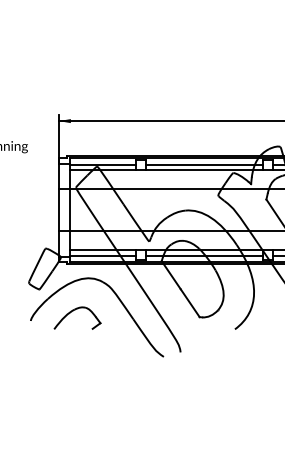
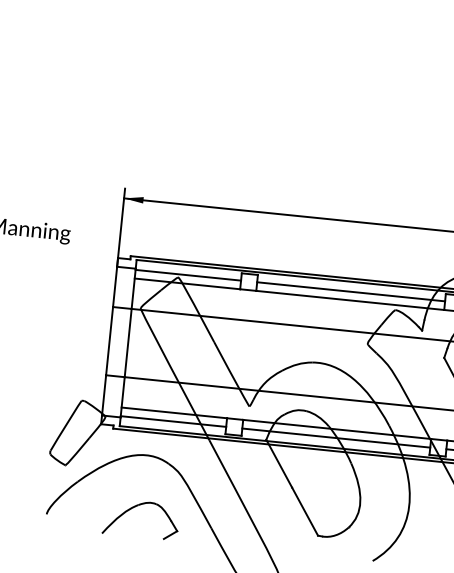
part: (73, 311) -> (135, 508), moved

